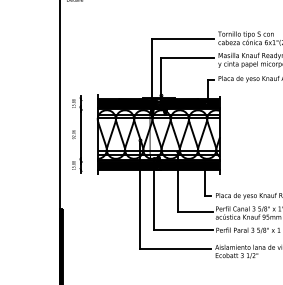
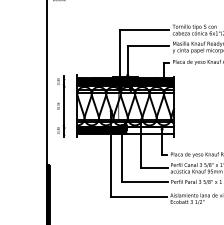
fill: (189, 165) -> (149, 130), removed

